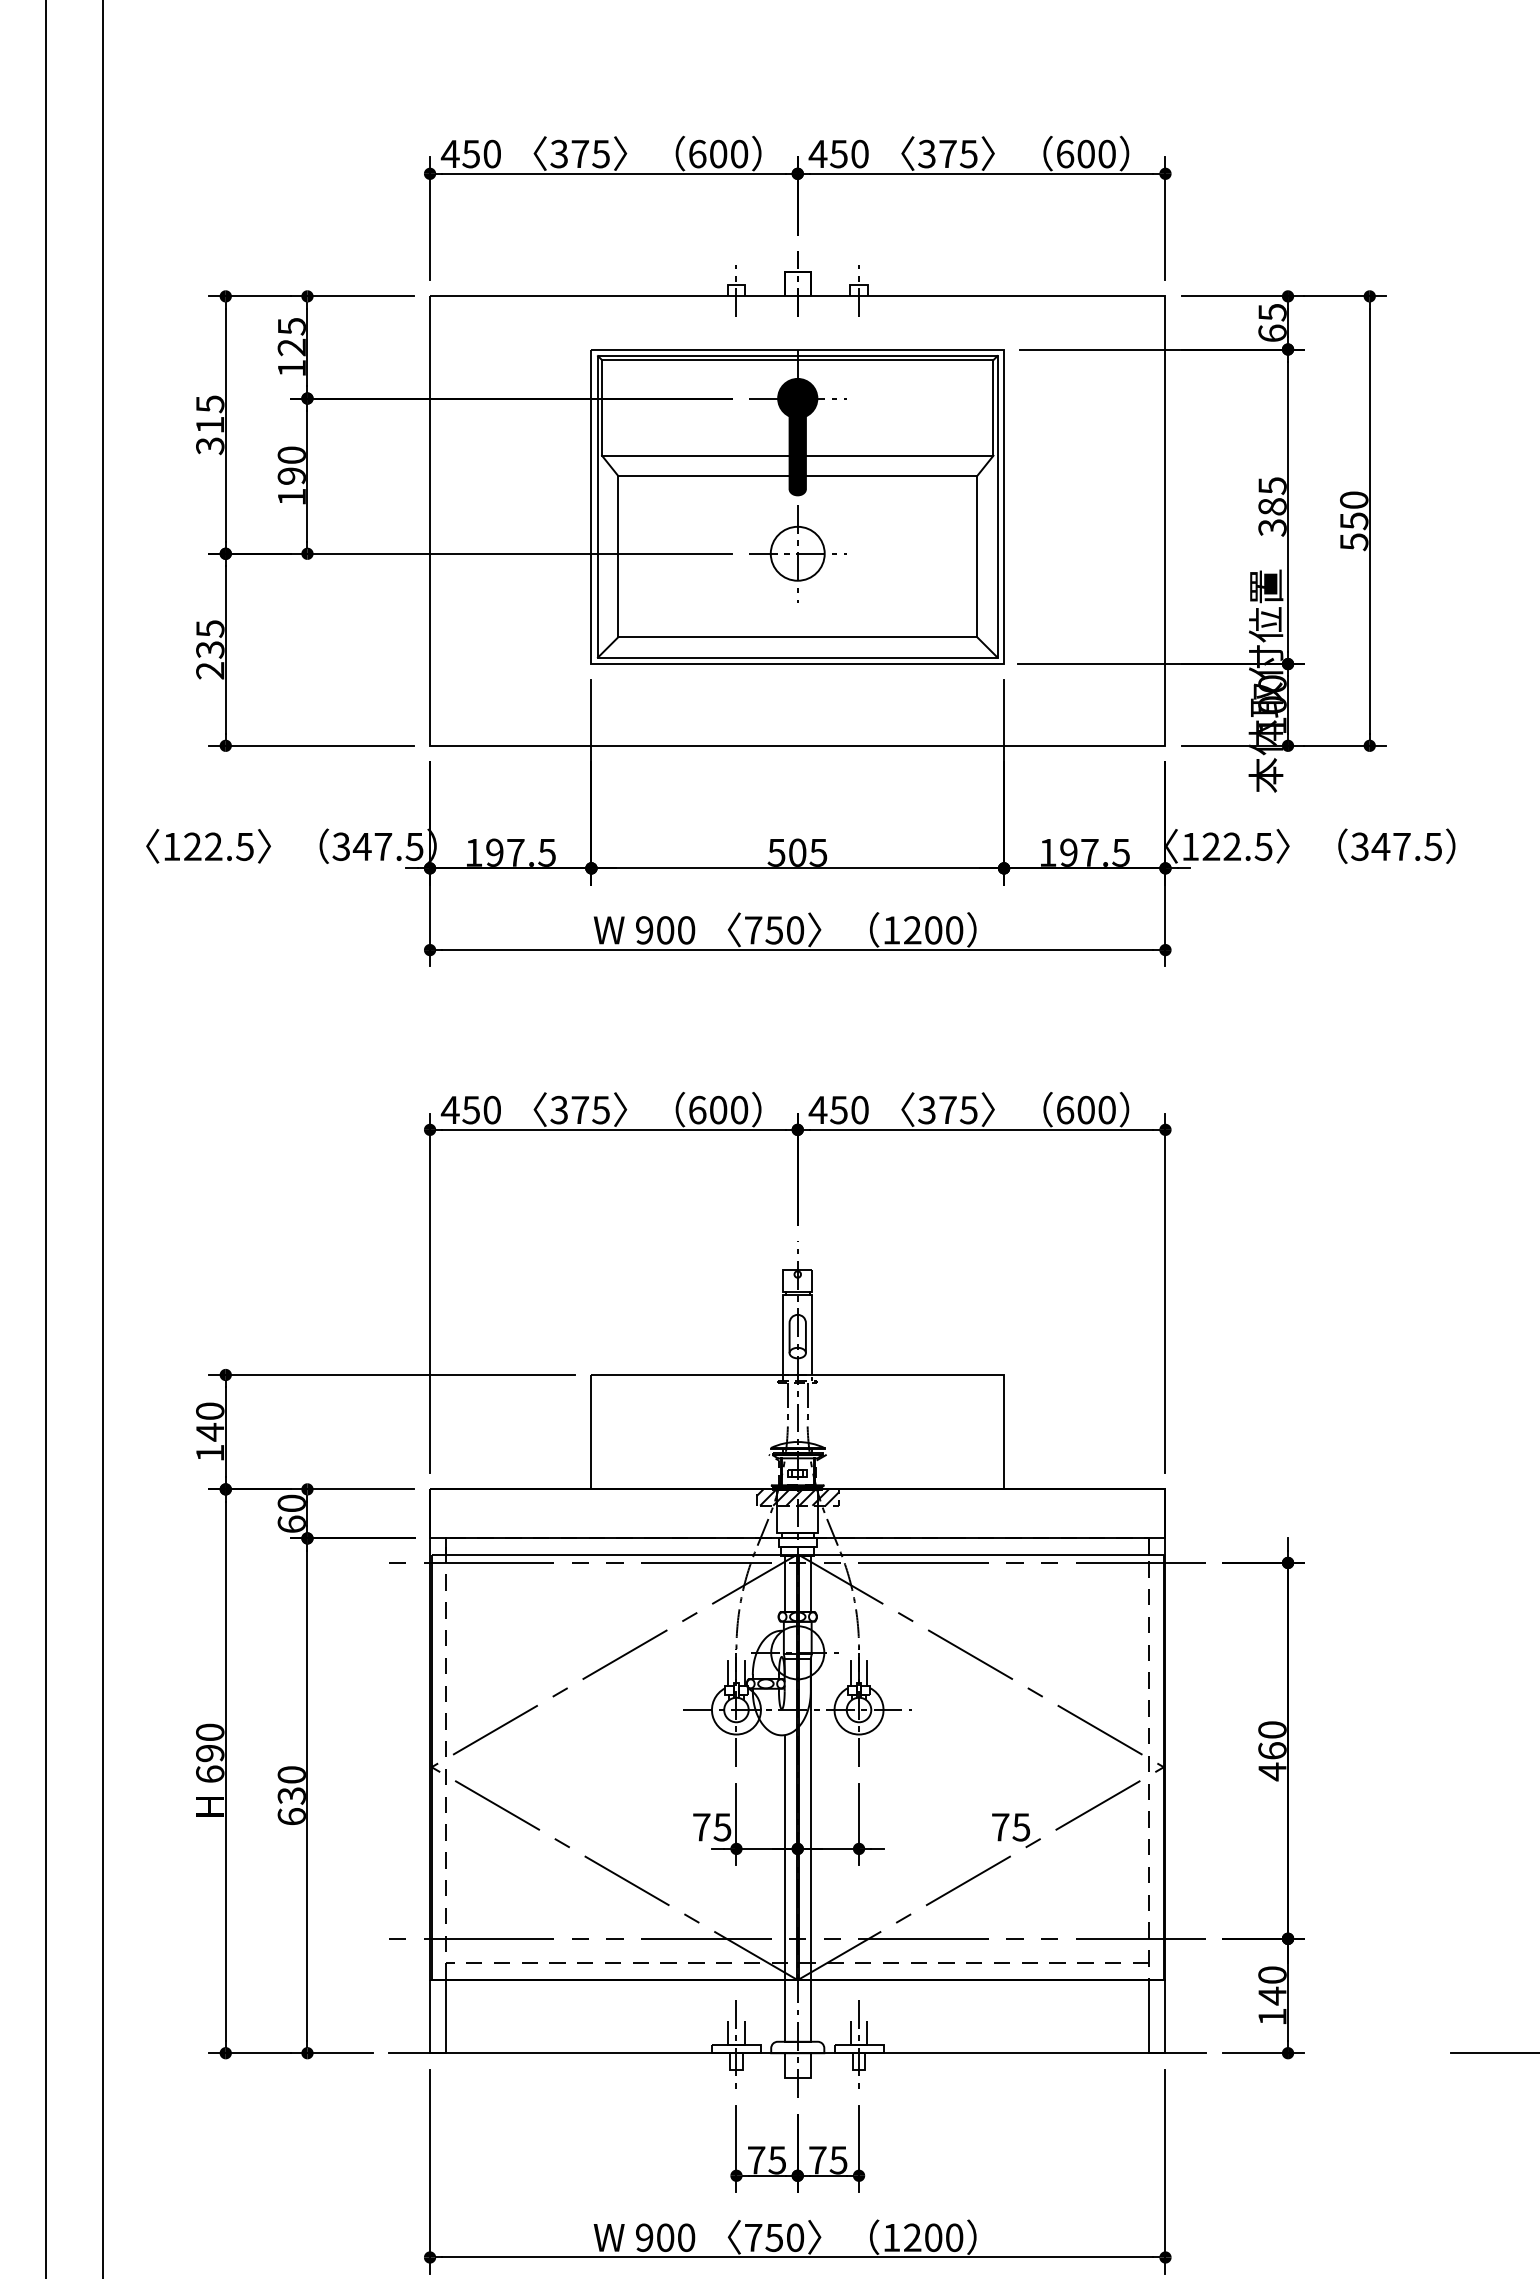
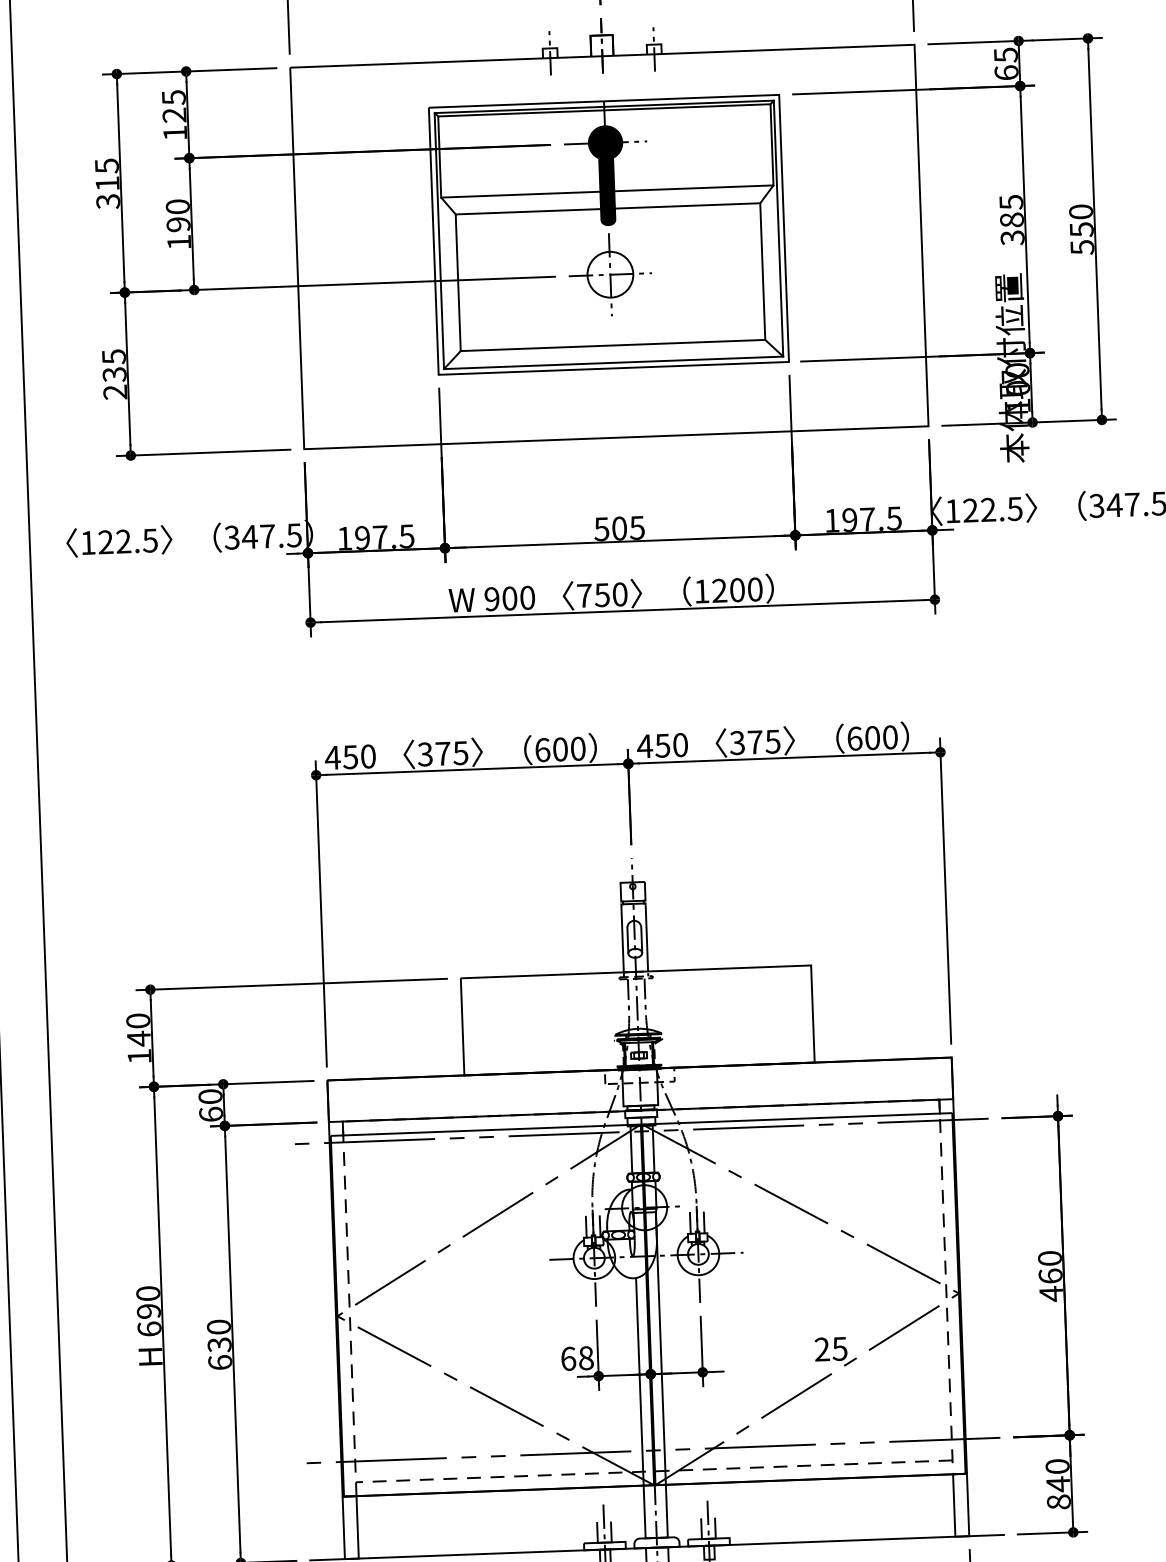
hatch: (797, 1497) -> (639, 1075), removed
text: (712, 1827) -> (577, 1358), 75 -> 68
text: (1000, 1827) -> (822, 1349), 75 -> 25
text: (1272, 2016) -> (1058, 1501), 140 -> 840

